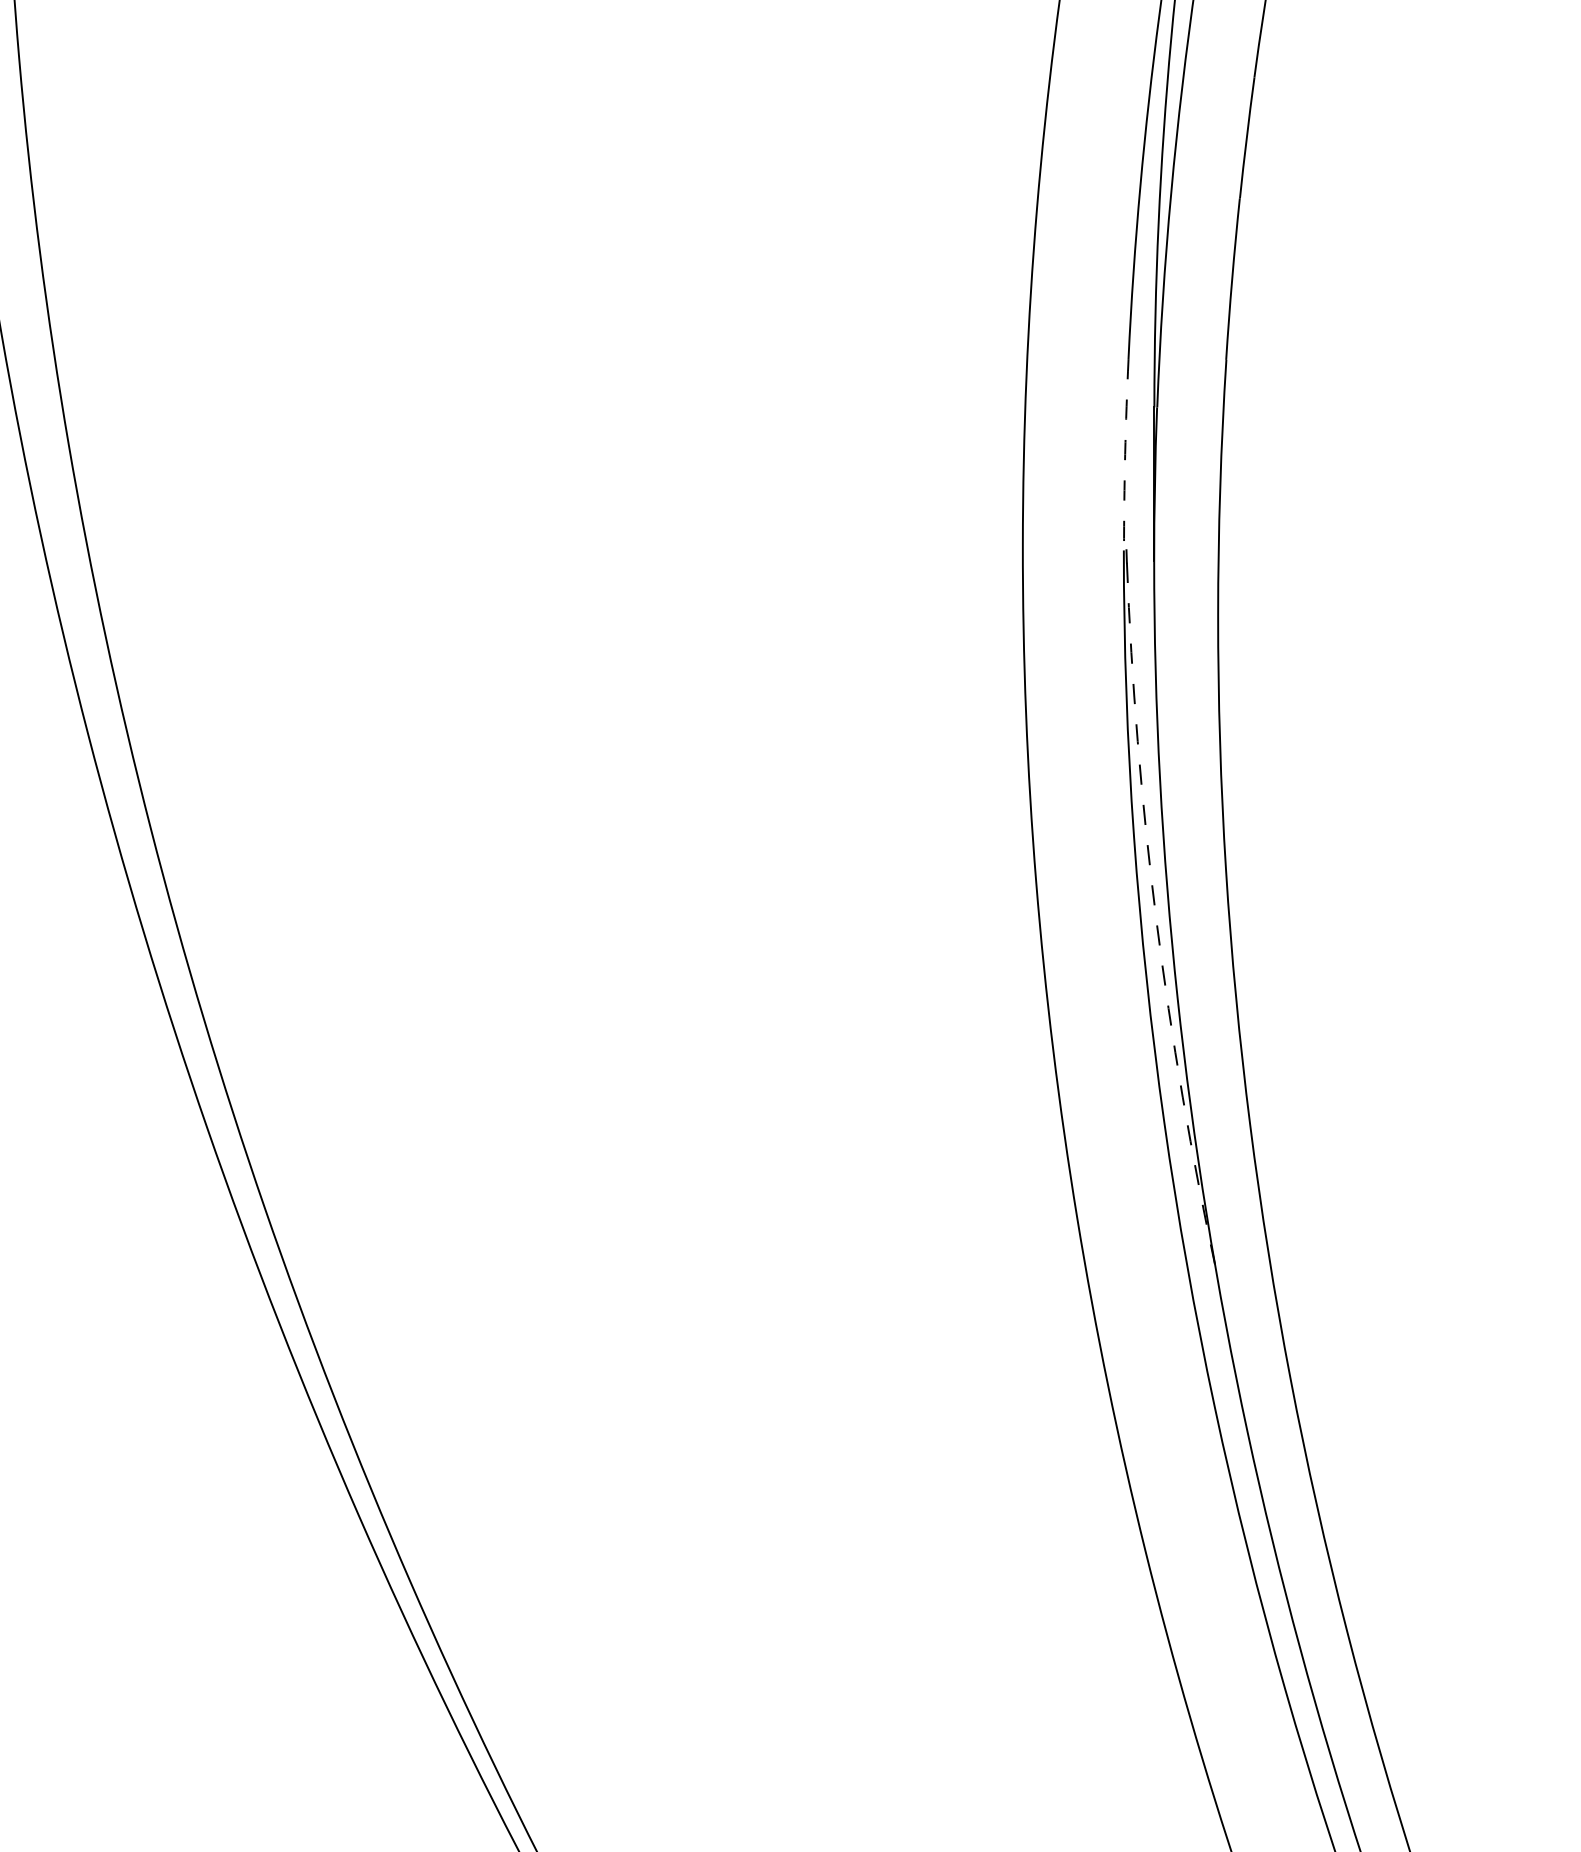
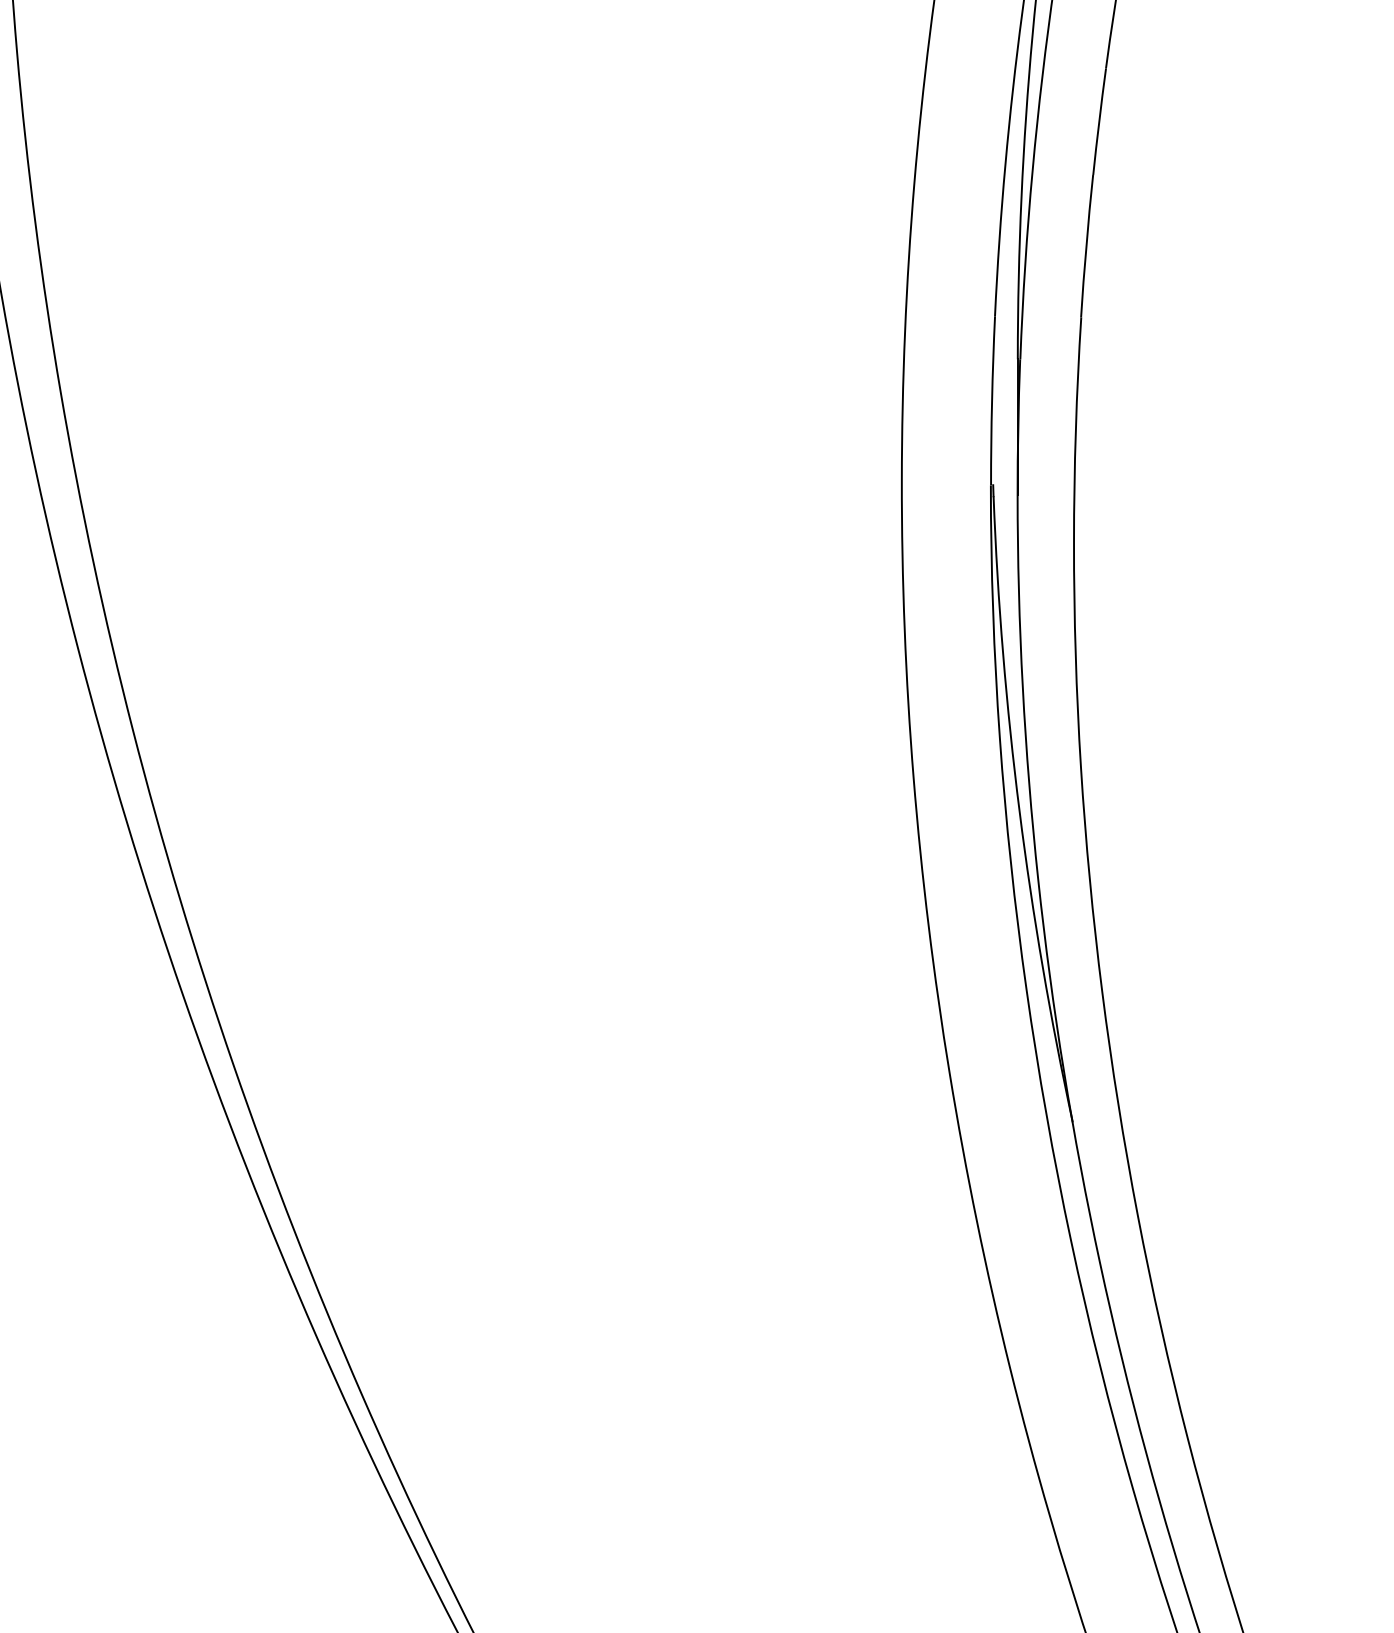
arc: (1125, 454) -> (992, 400), dashed -> solid
arc: (1156, 919) -> (1019, 810), dashed -> solid

